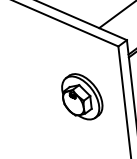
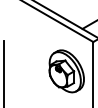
part: (81, 97) -> (66, 71), size x1.4

